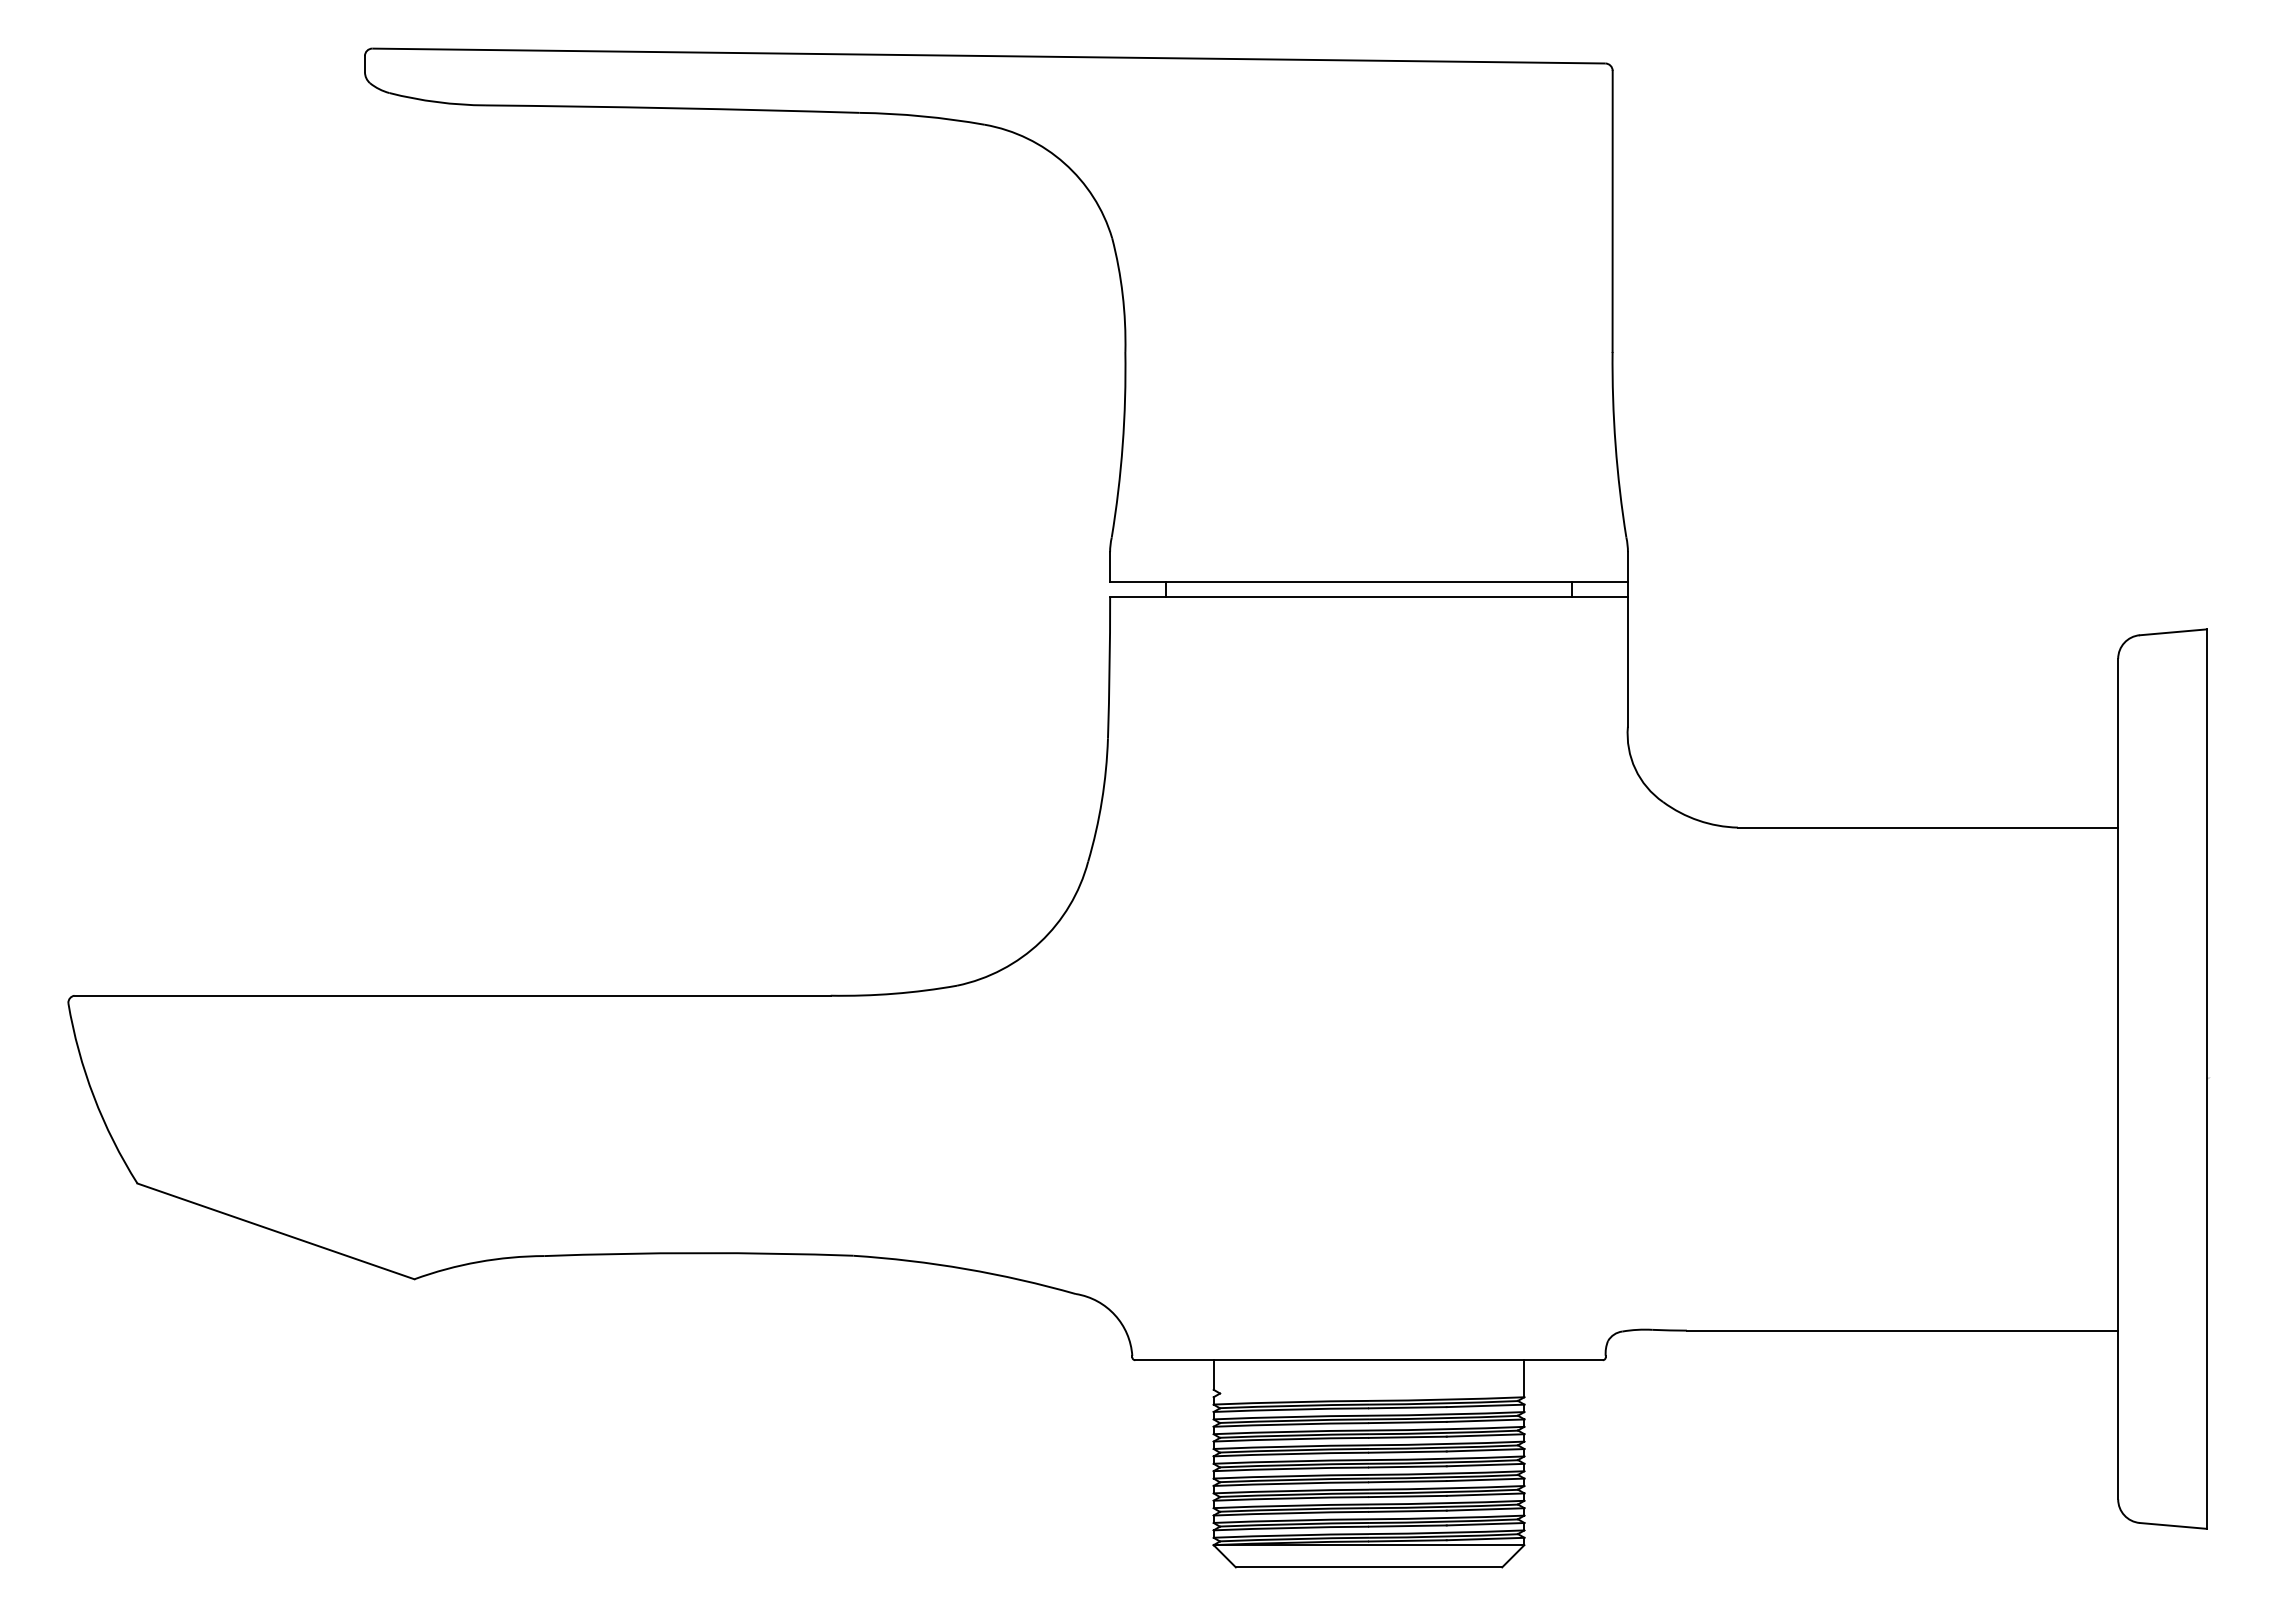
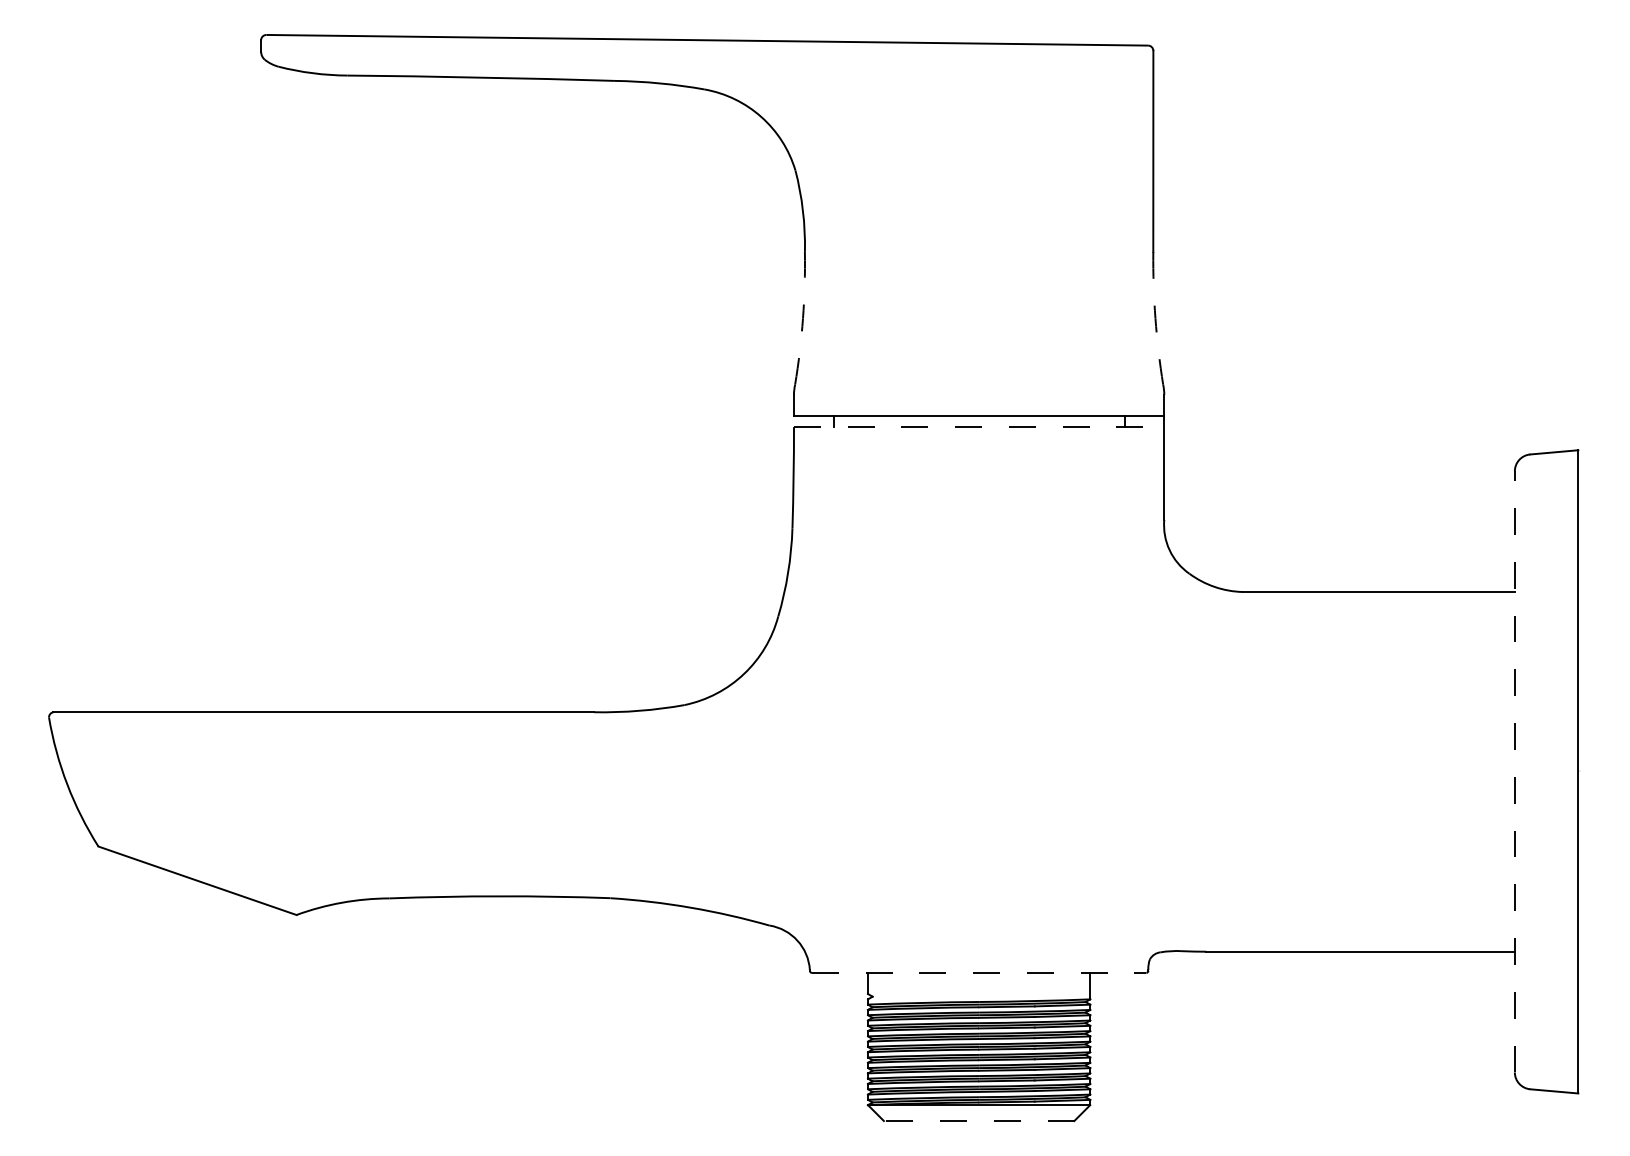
arc: (1122, 445) -> (802, 318), solid -> dashed
arc: (1615, 445) -> (1155, 318), solid -> dashed
line: (1369, 596) -> (979, 426), solid -> dashed
line: (2118, 1078) -> (1515, 771), solid -> dashed
line: (1369, 1360) -> (979, 973), solid -> dashed
line: (1368, 1567) -> (978, 1121), solid -> dashed

